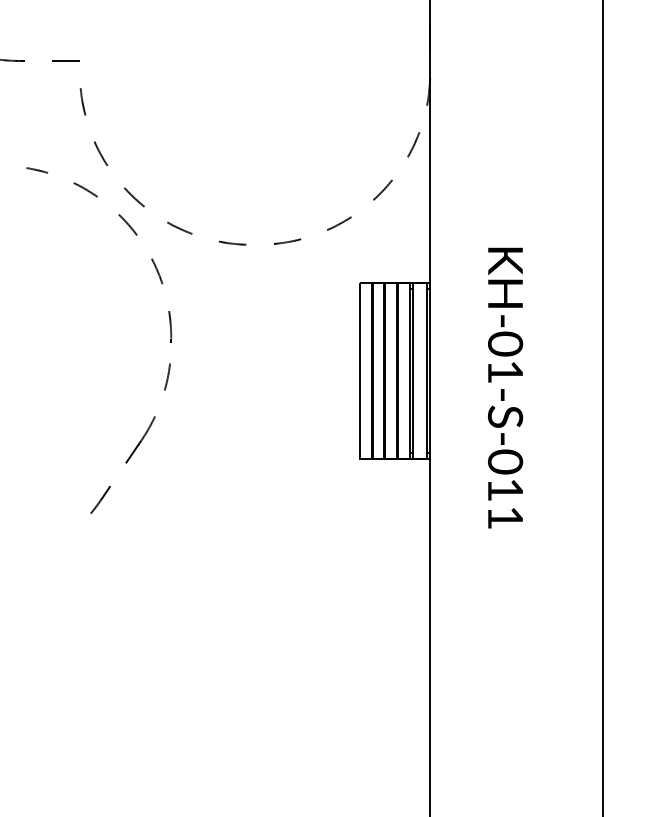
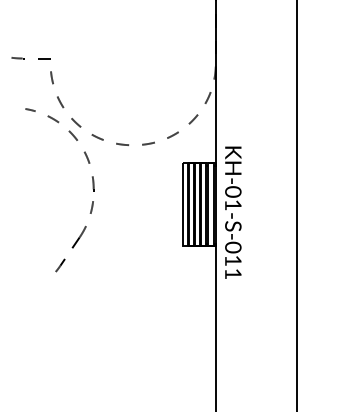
text: (505, 387) -> (233, 212), moved

